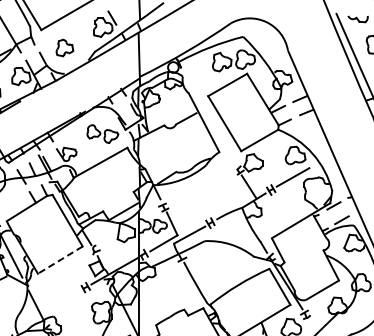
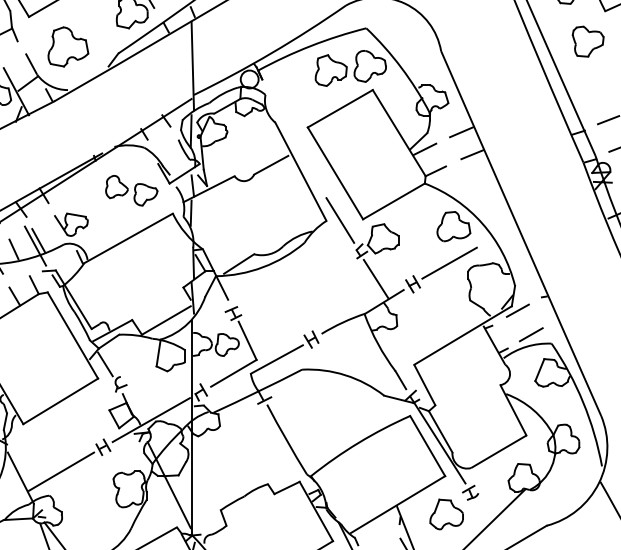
part: (64, 47) -> (67, 46), size x1.43
line: (227, 151) -> (340, 219), added
line: (59, 260) -> (59, 401), dashed -> solid
line: (60, 301) -> (61, 470), added

